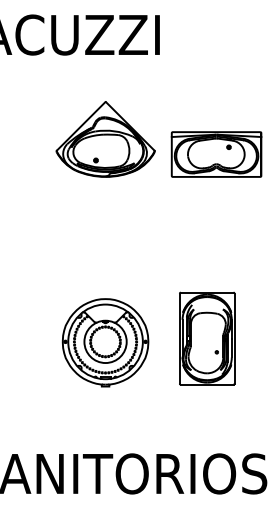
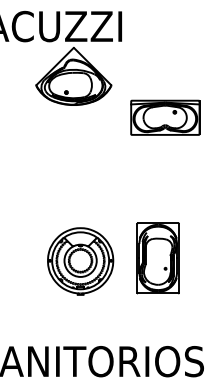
part: (105, 139) -> (73, 76), moved

